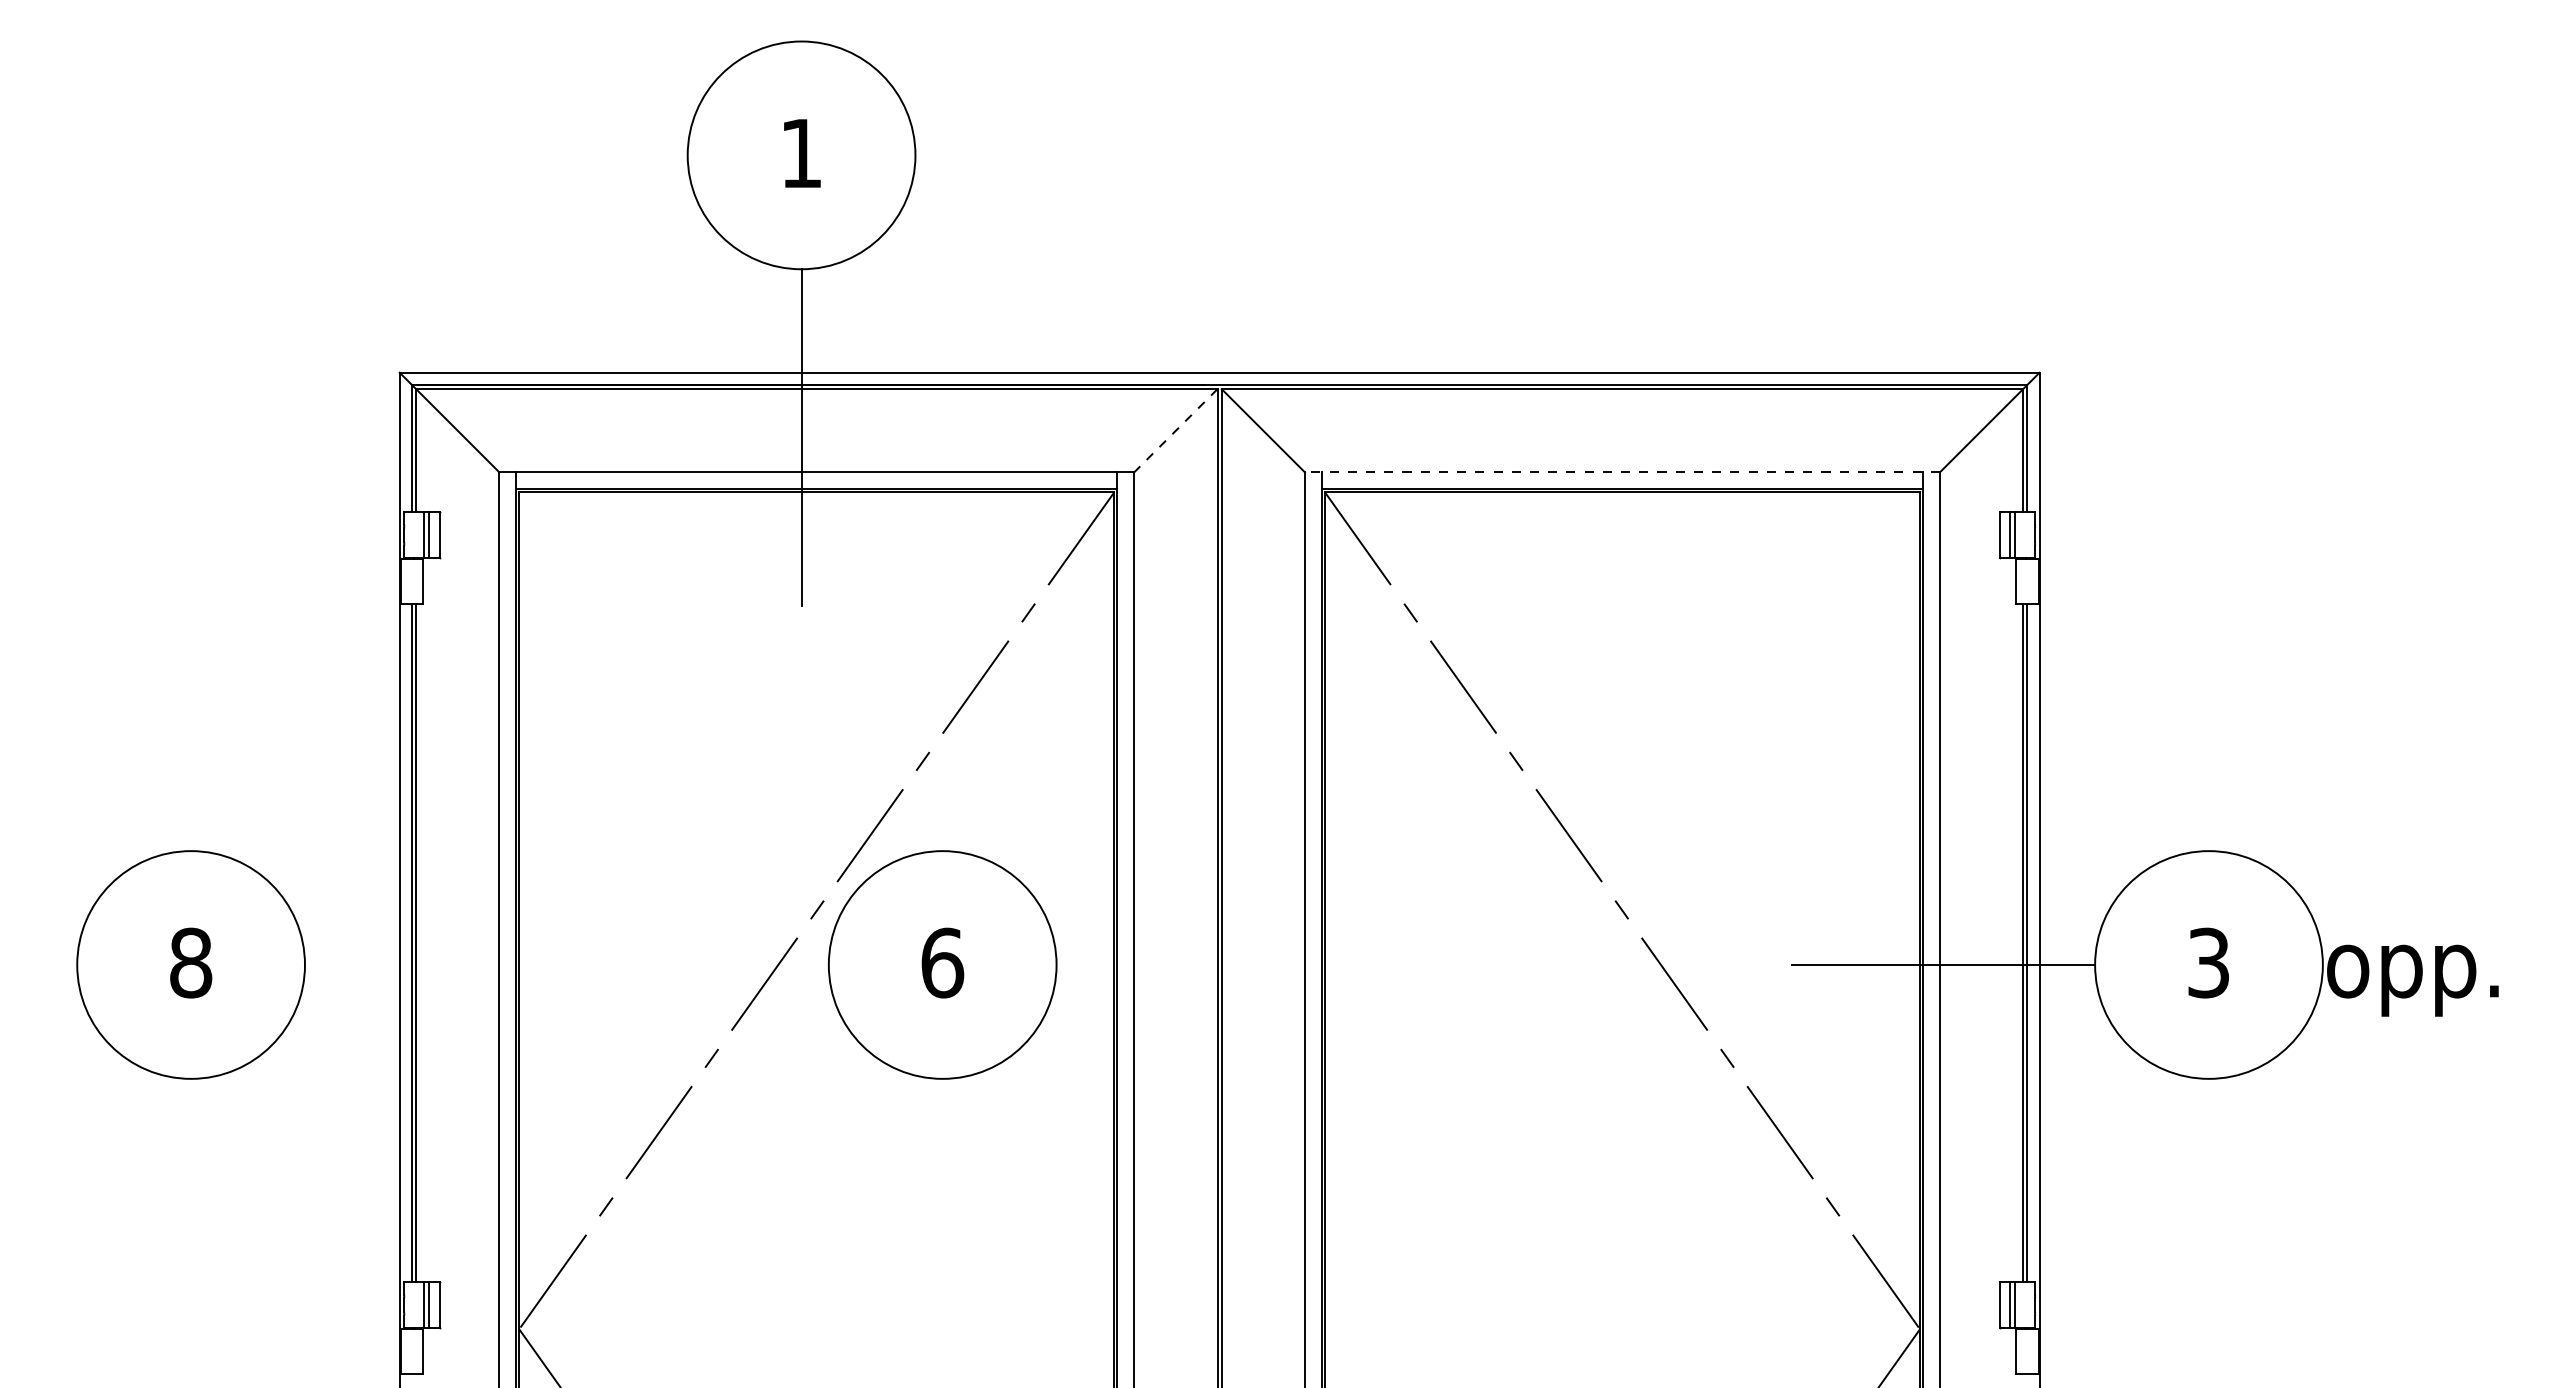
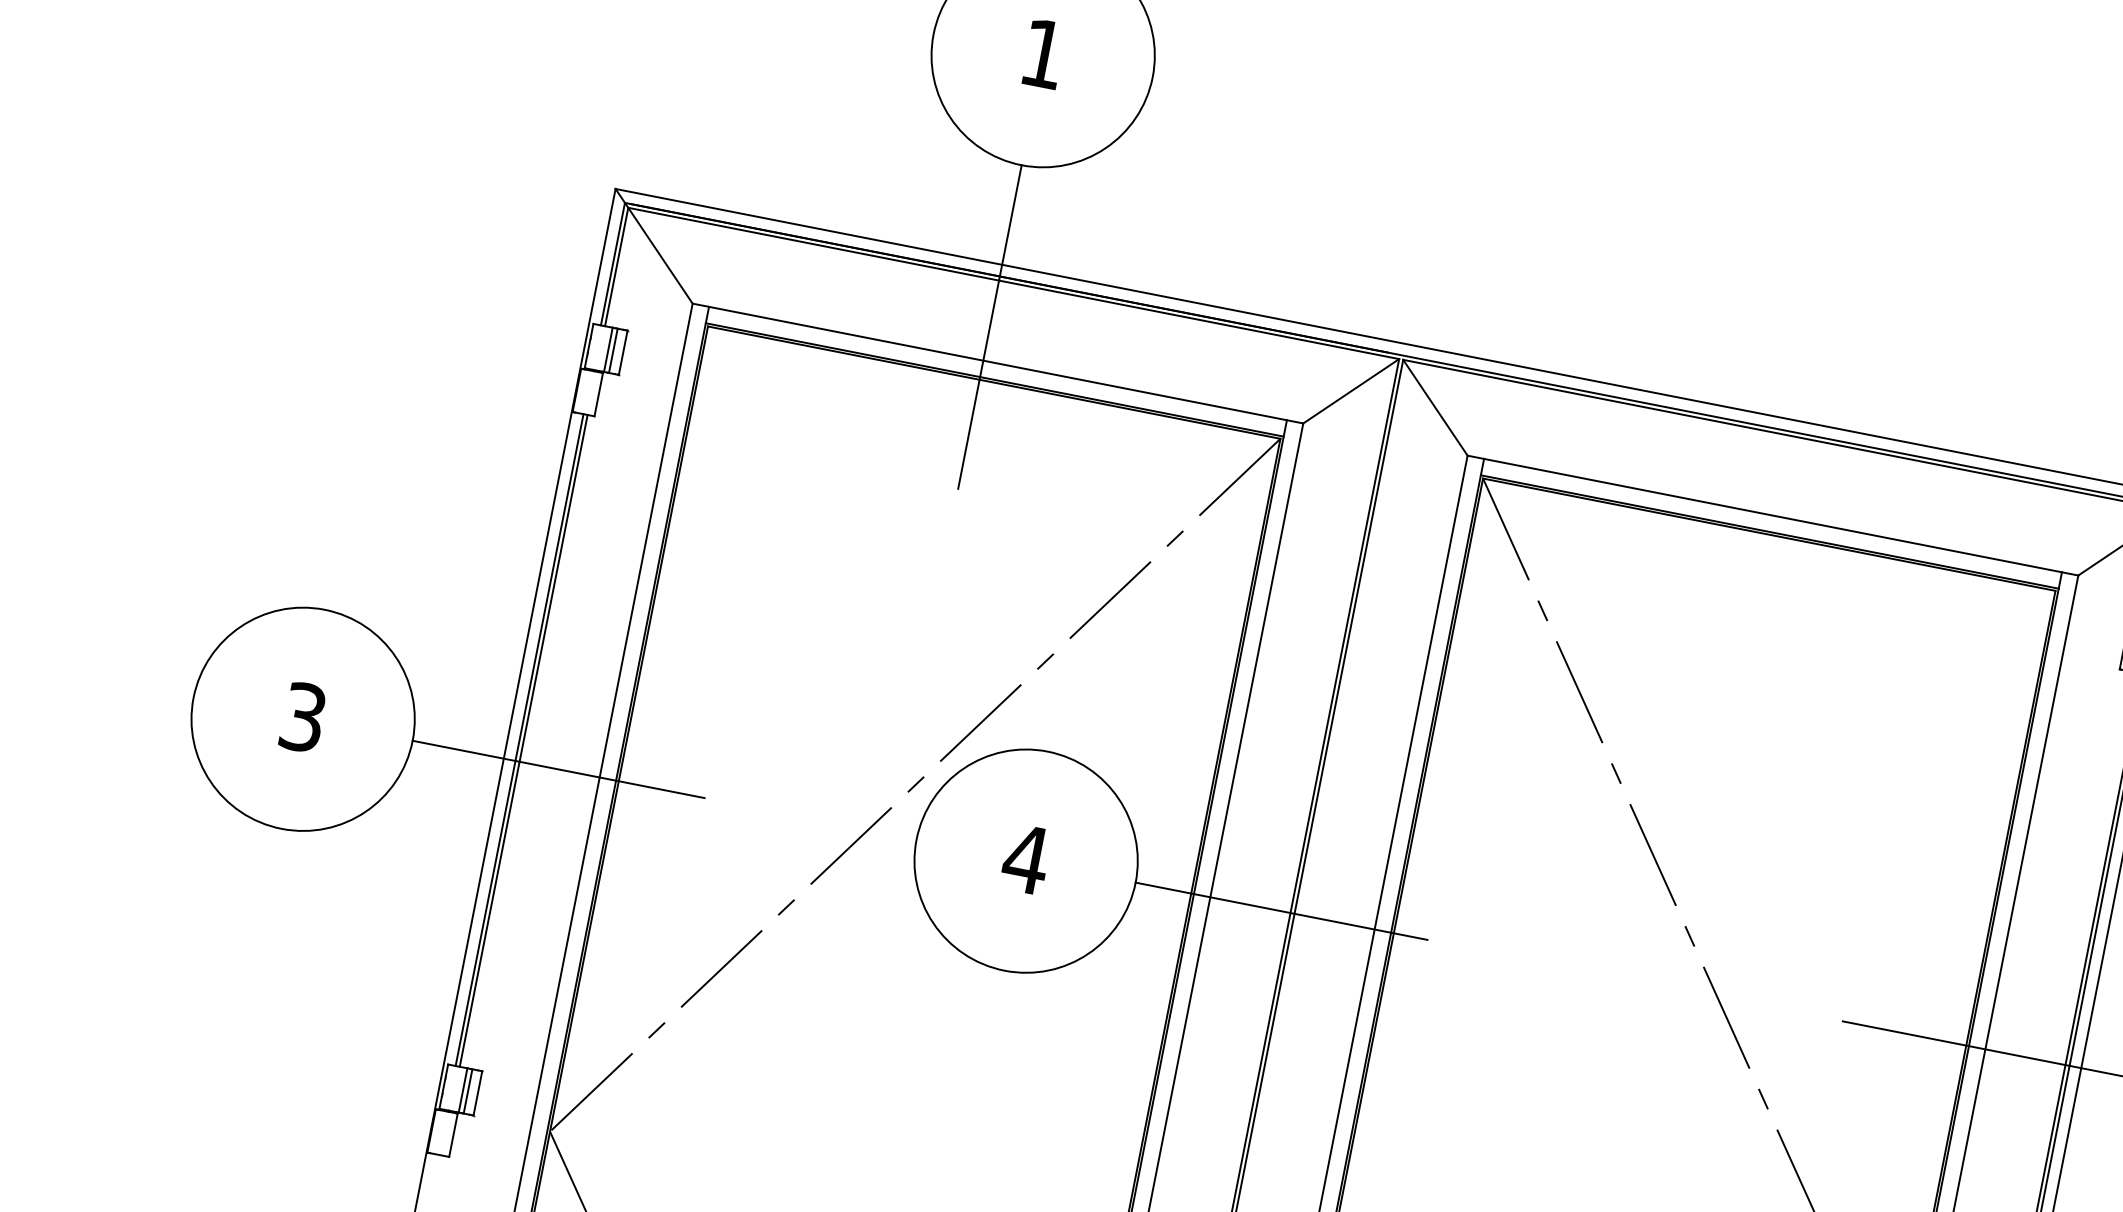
line: (1175, 430) -> (1350, 390), dashed -> solid
line: (1621, 472) -> (1772, 515), dashed -> solid
text: (191, 962) -> (303, 716), 8 -> 3
text: (942, 962) -> (1026, 858), 6 -> 4
line: (456, 965) -> (558, 769), added
line: (1207, 965) -> (1280, 911), added

